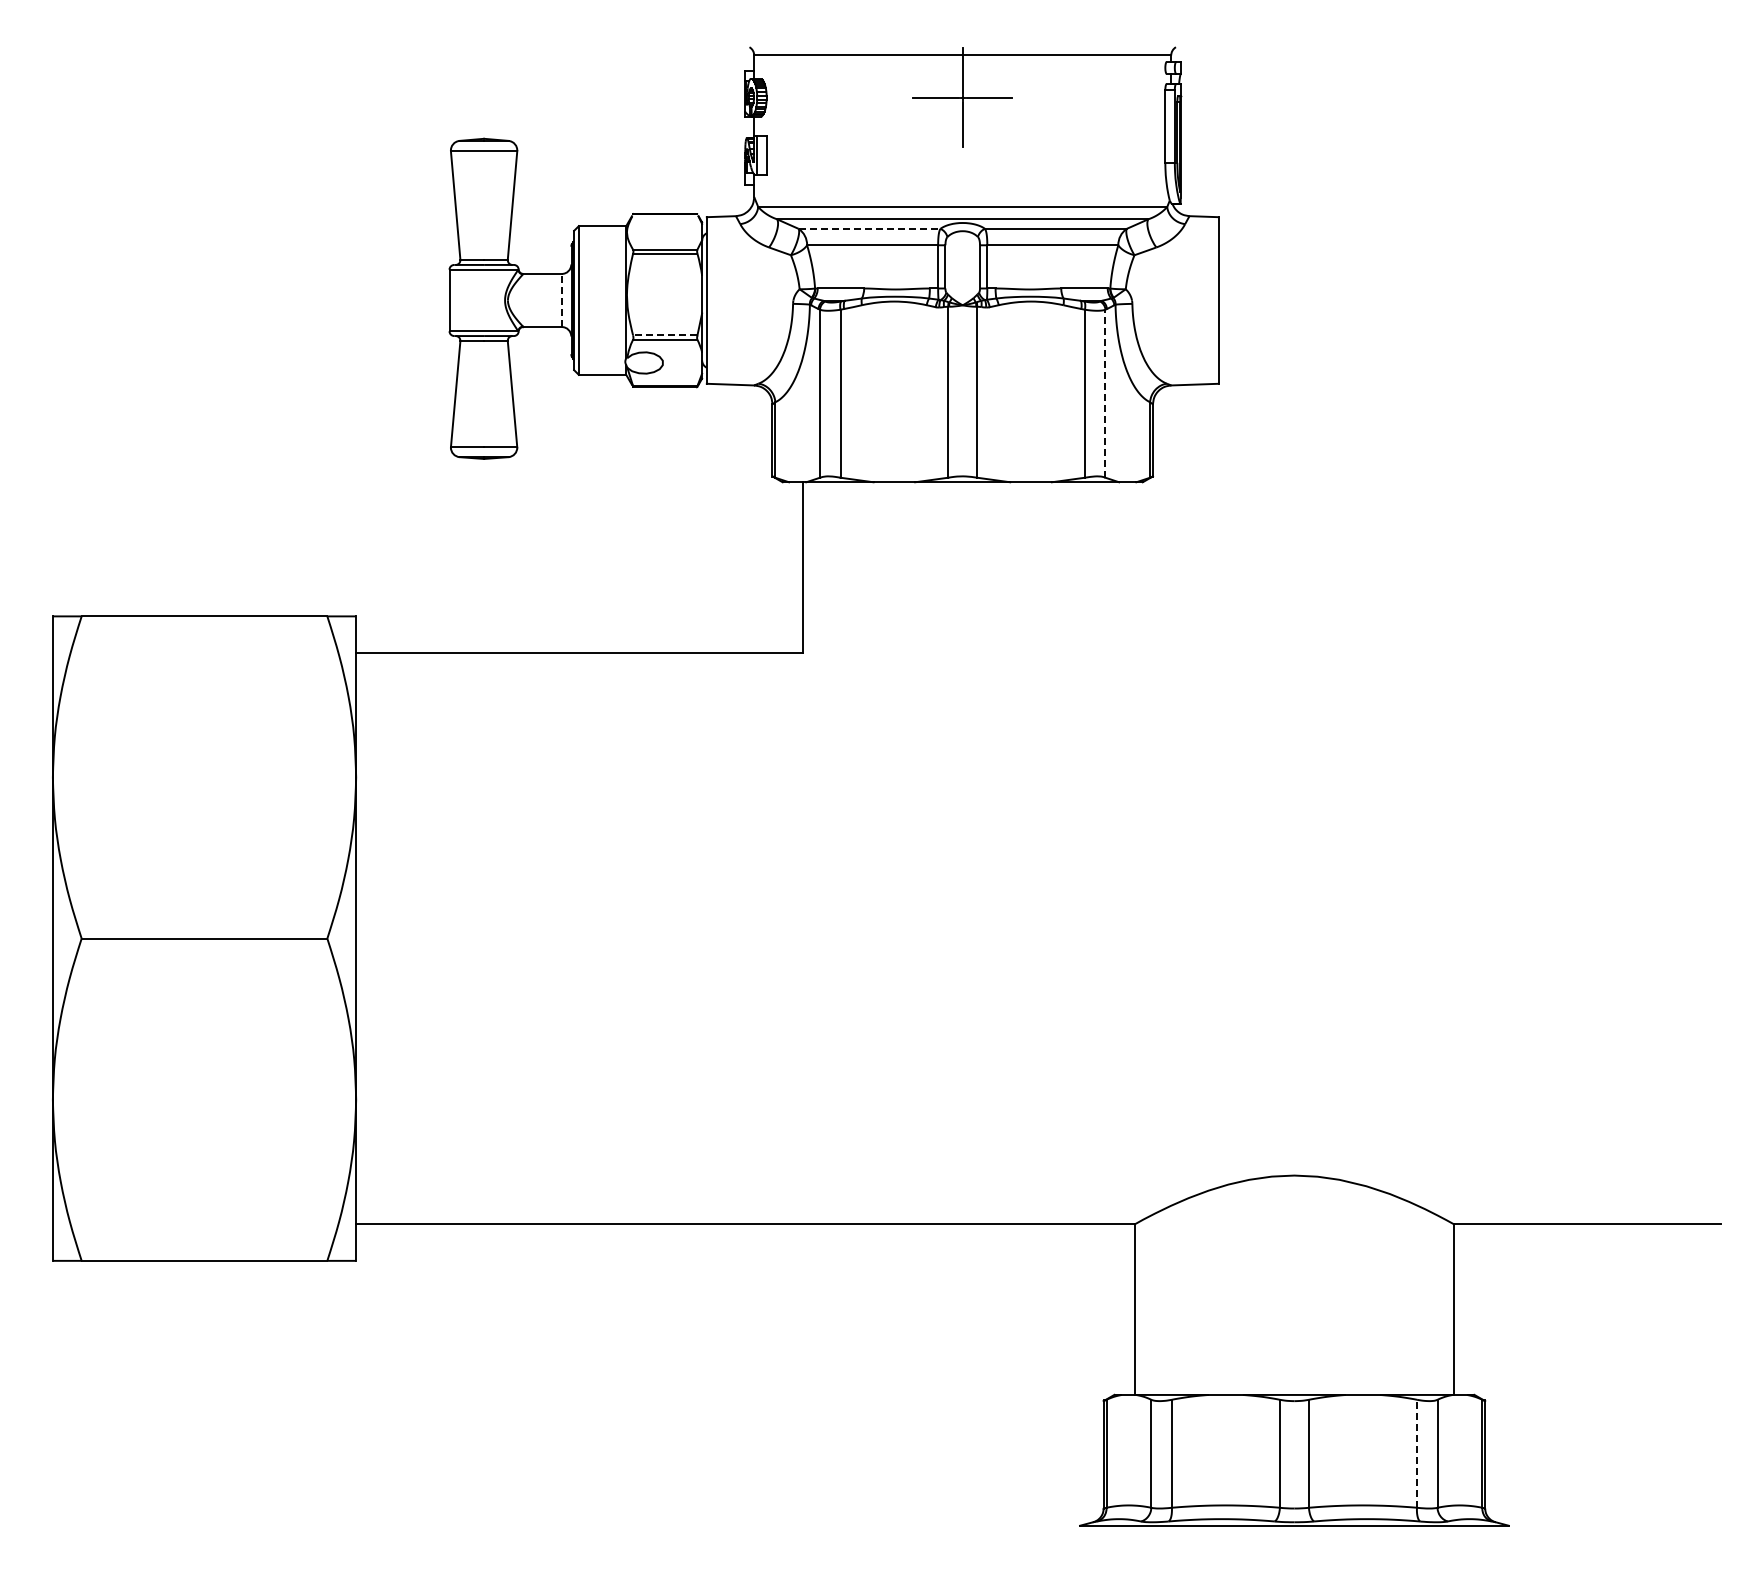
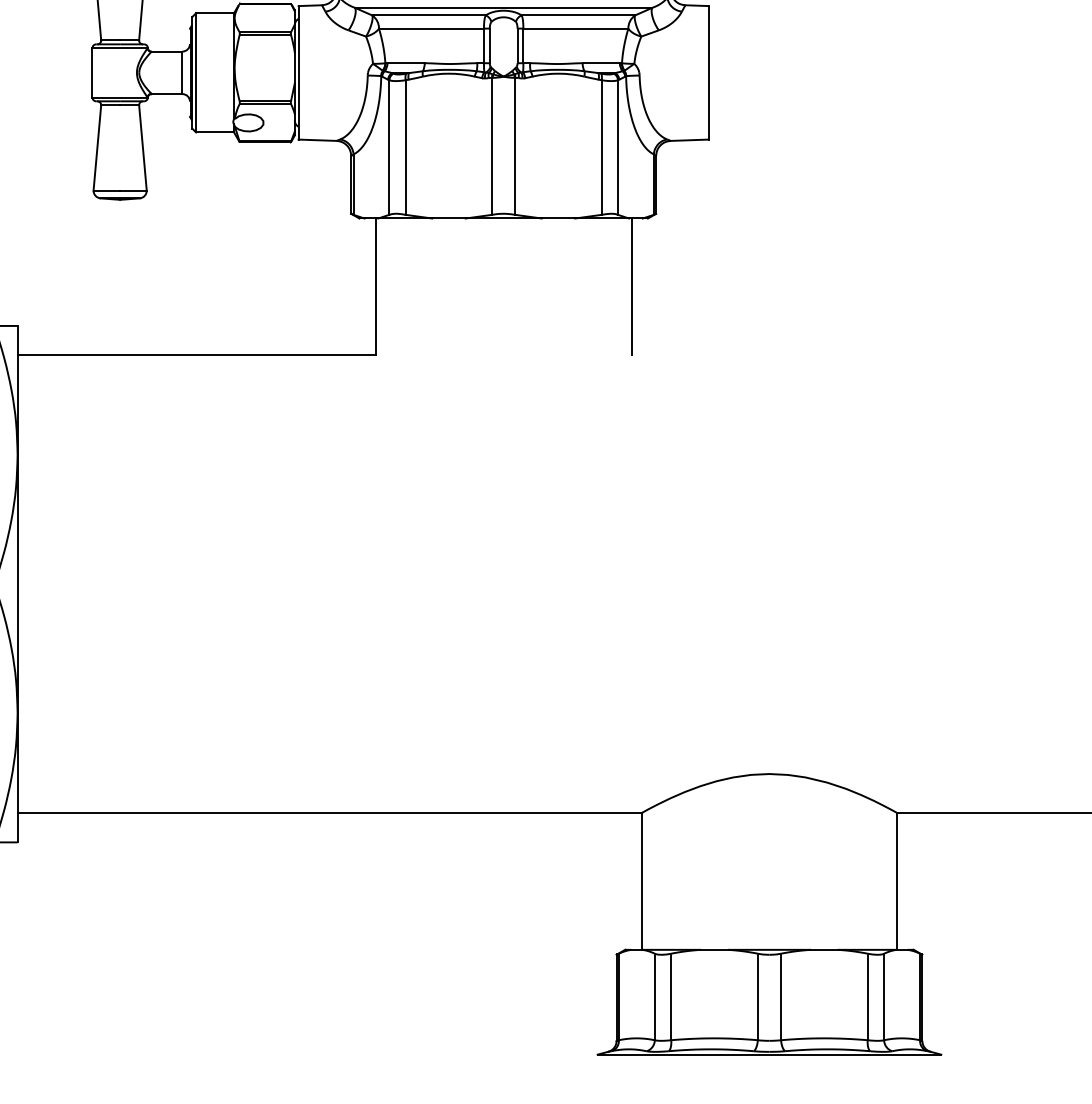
line: (869, 228) -> (428, 15), dashed -> solid
line: (561, 300) -> (182, 72), dashed -> solid
line: (664, 335) -> (264, 100), dashed -> solid
line: (1105, 393) -> (618, 147), dashed -> solid
line: (1122, 567) -> (631, 286), added
line: (1417, 1453) -> (868, 996), dashed -> solid

